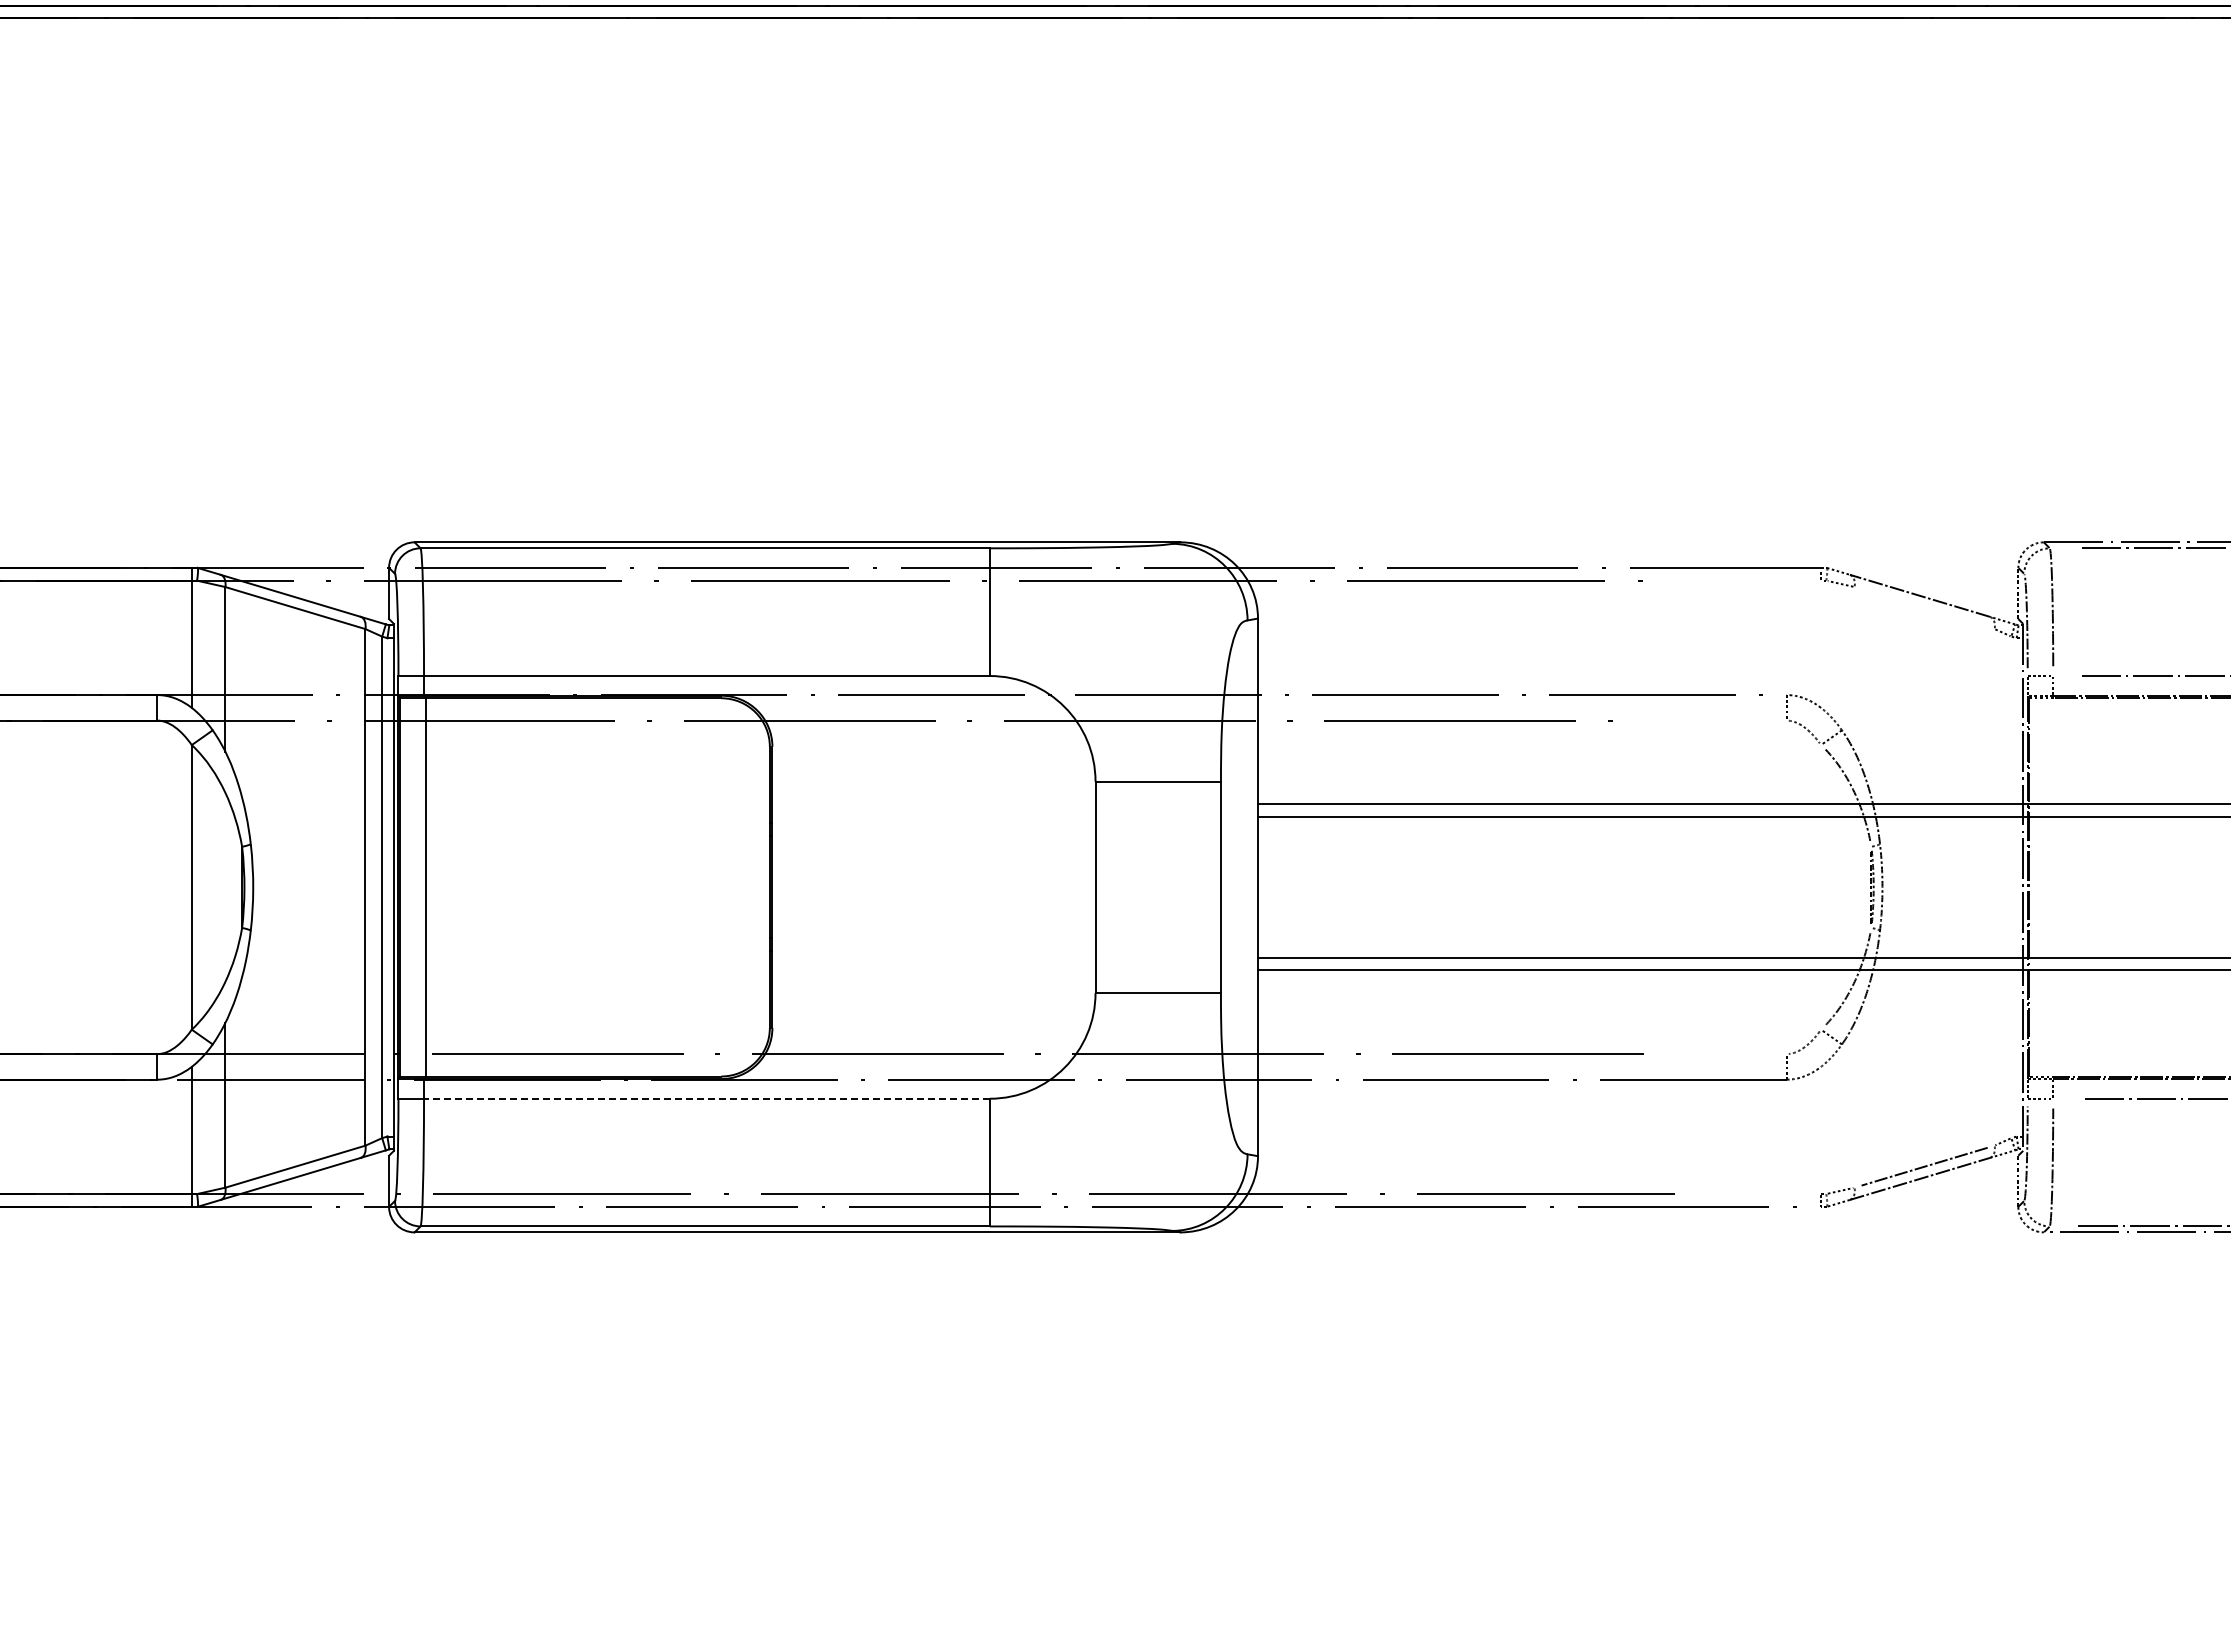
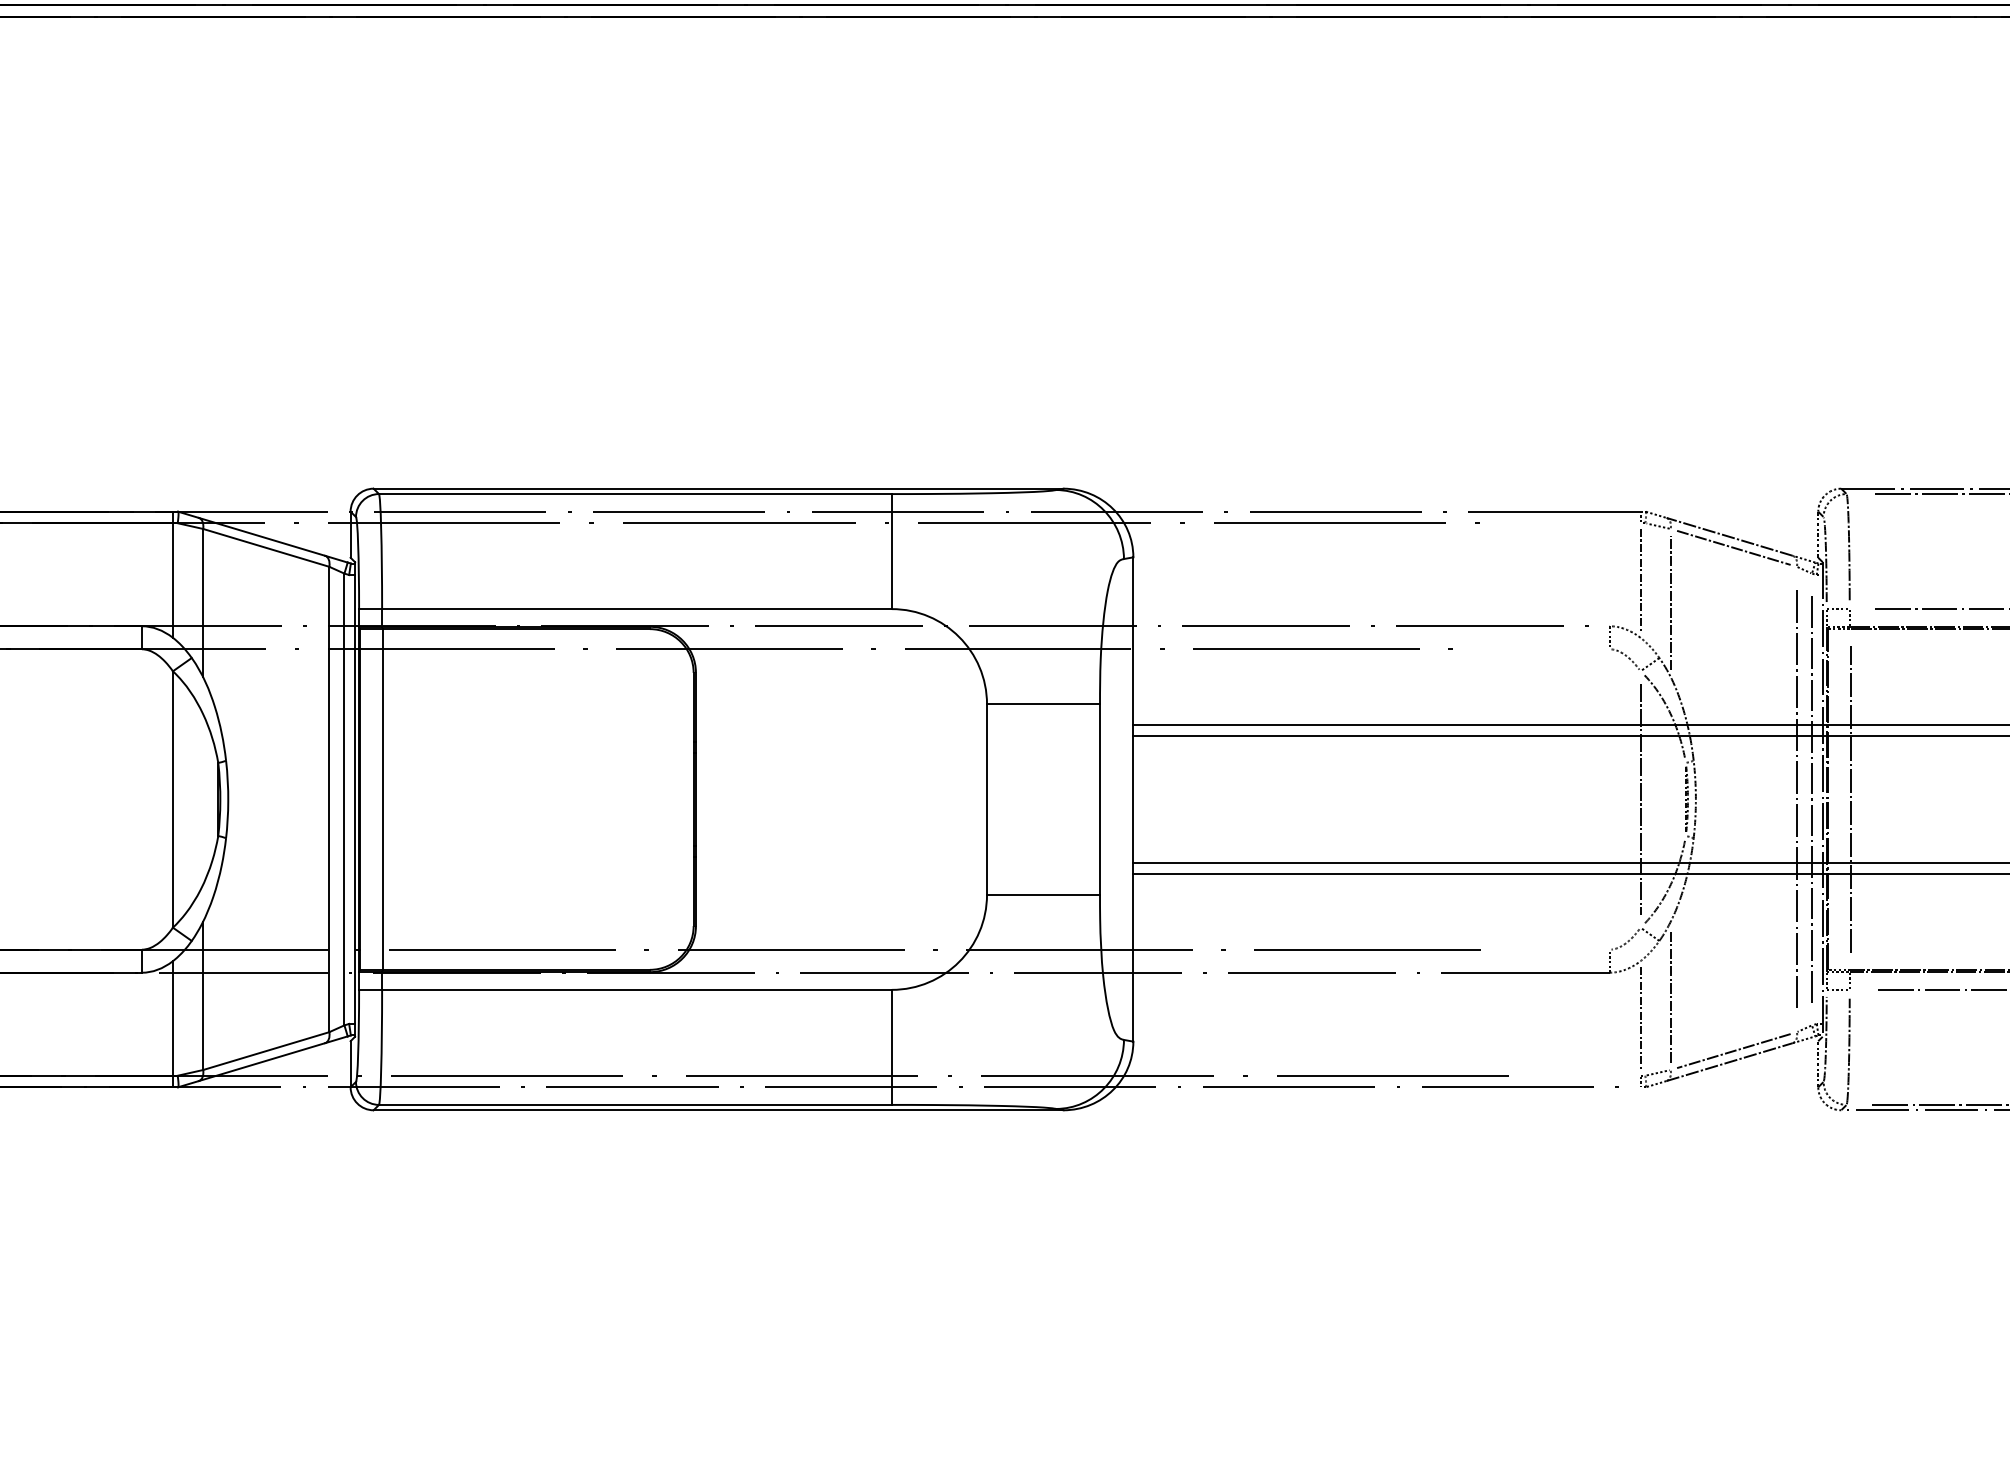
line: (1924, 607) -> (1733, 547), added
line: (1821, 644) -> (1640, 580), added
line: (1854, 669) -> (1670, 603), added
line: (1994, 886) -> (1796, 798), added
line: (1821, 887) -> (1640, 799), added
line: (2011, 887) -> (1812, 799), added
line: (2054, 887) -> (1850, 799), added
line: (706, 1098) -> (636, 989), dashed -> solid
line: (1854, 1105) -> (1670, 995), added
line: (1821, 1130) -> (1640, 1018), added

